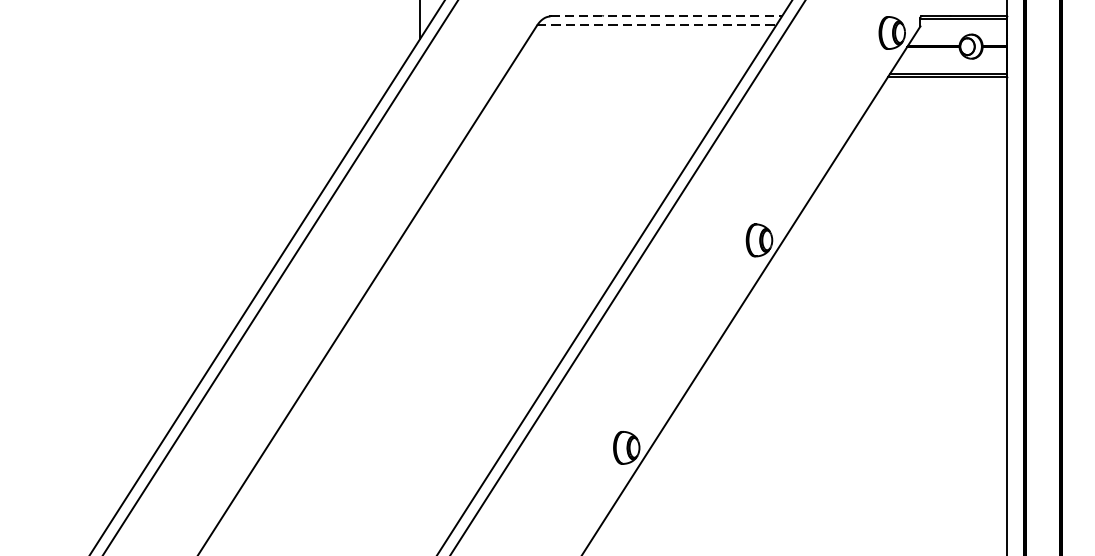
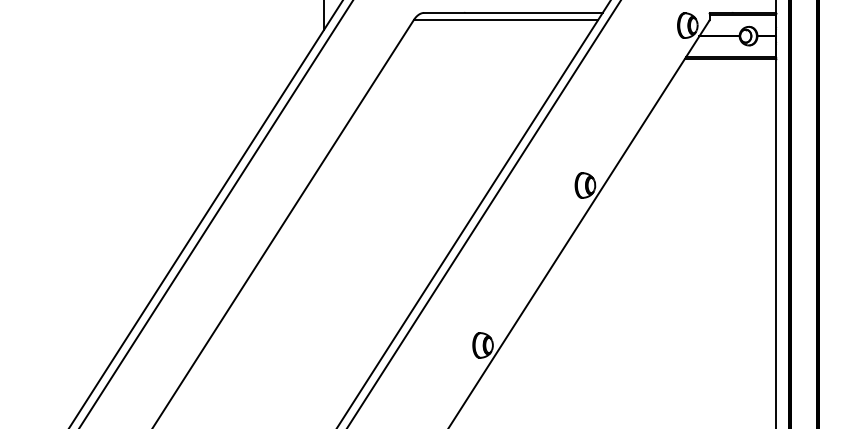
line: (667, 15) -> (514, 12), dashed -> solid
line: (657, 25) -> (506, 19), dashed -> solid

